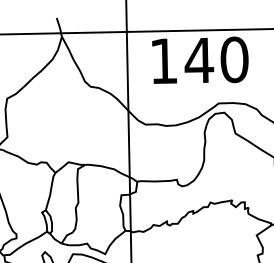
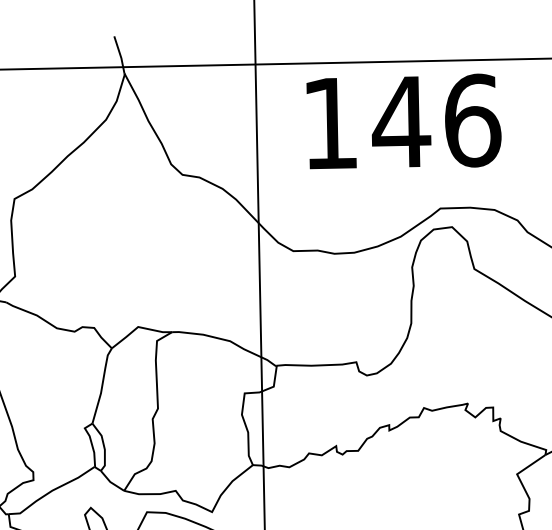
text: (234, 59) -> (472, 119), 140 -> 146

